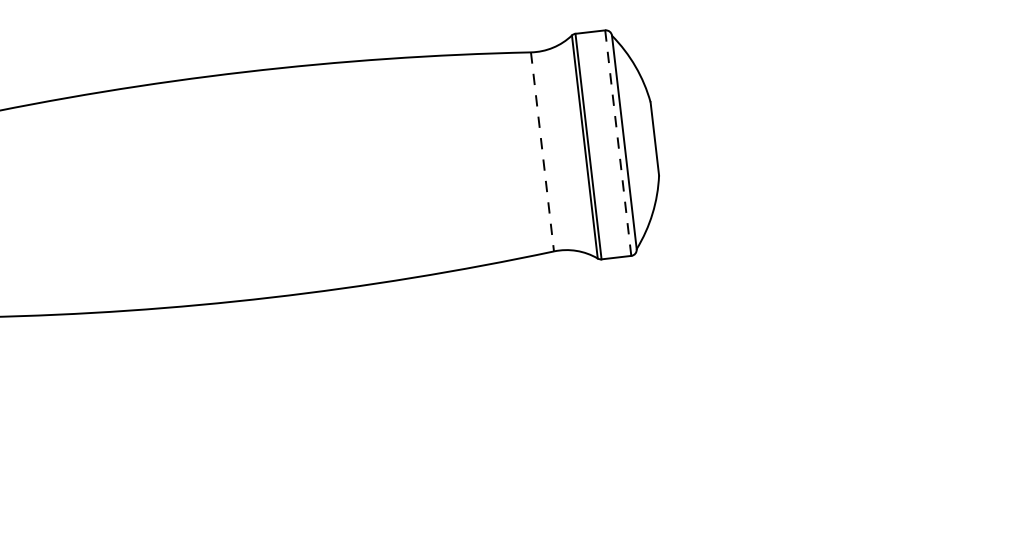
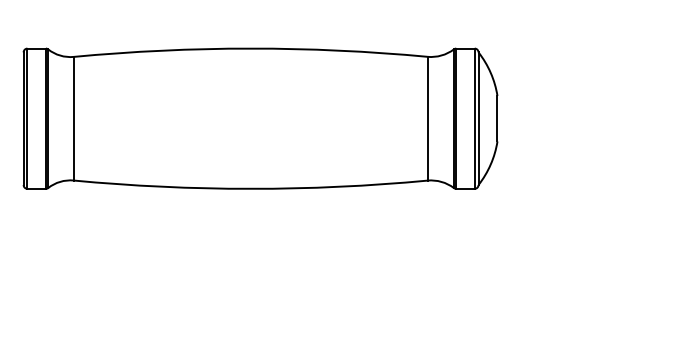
line: (618, 144) -> (474, 119), dashed -> solid
line: (542, 151) -> (427, 118), dashed -> solid

